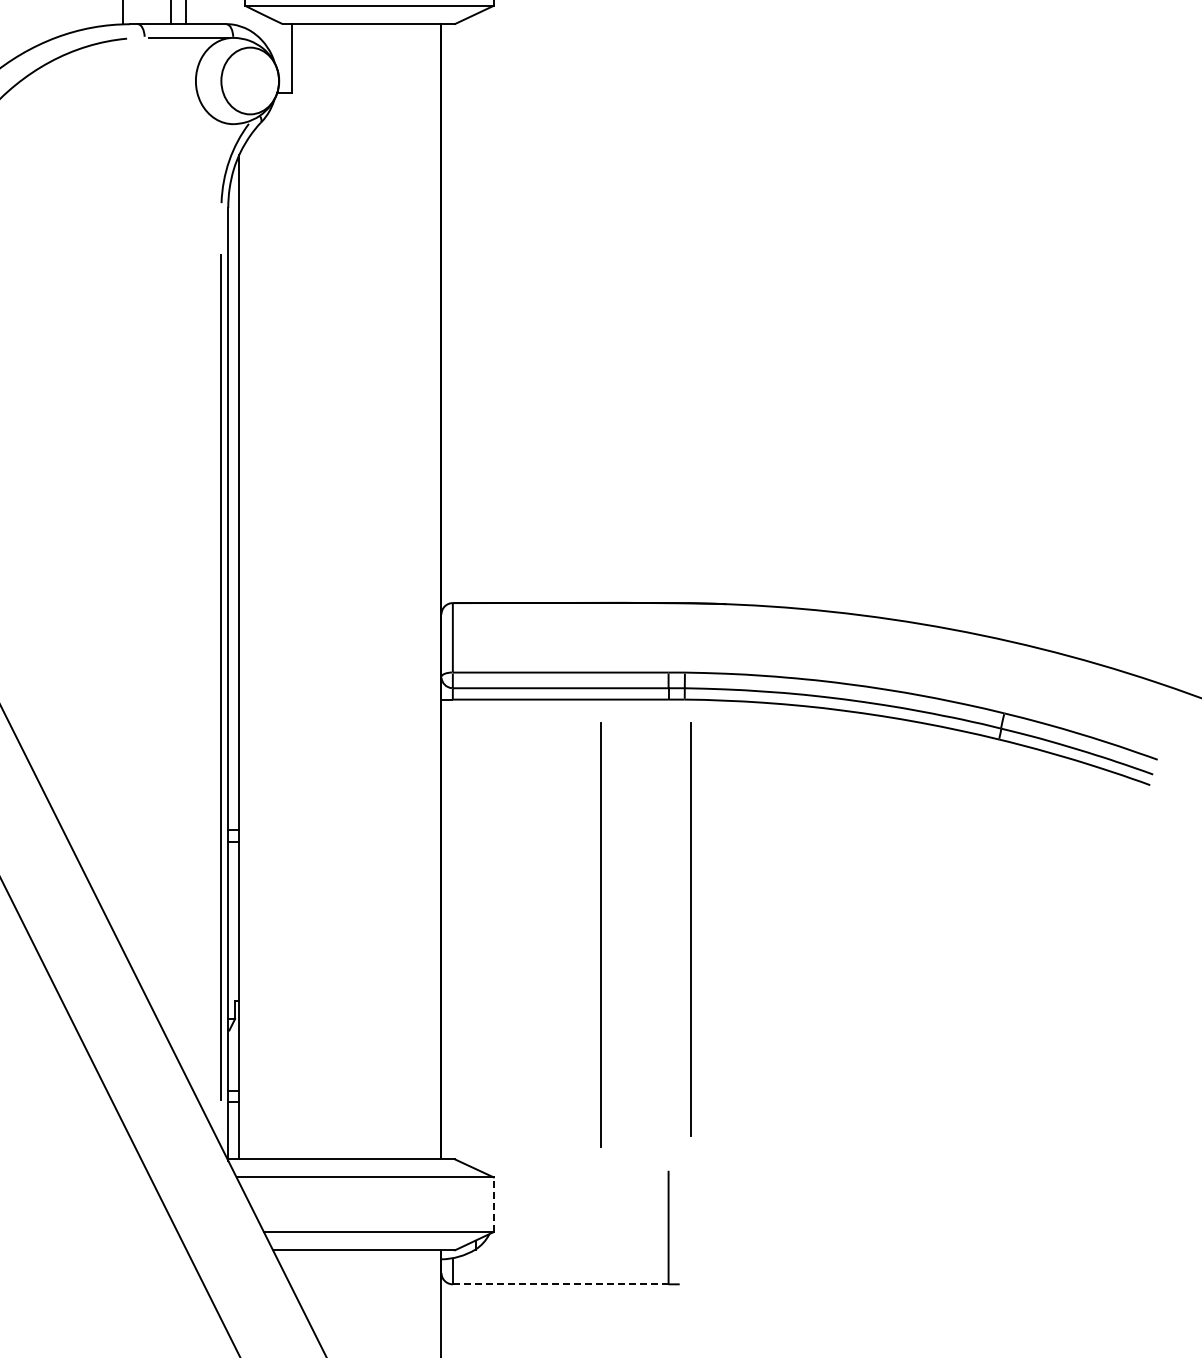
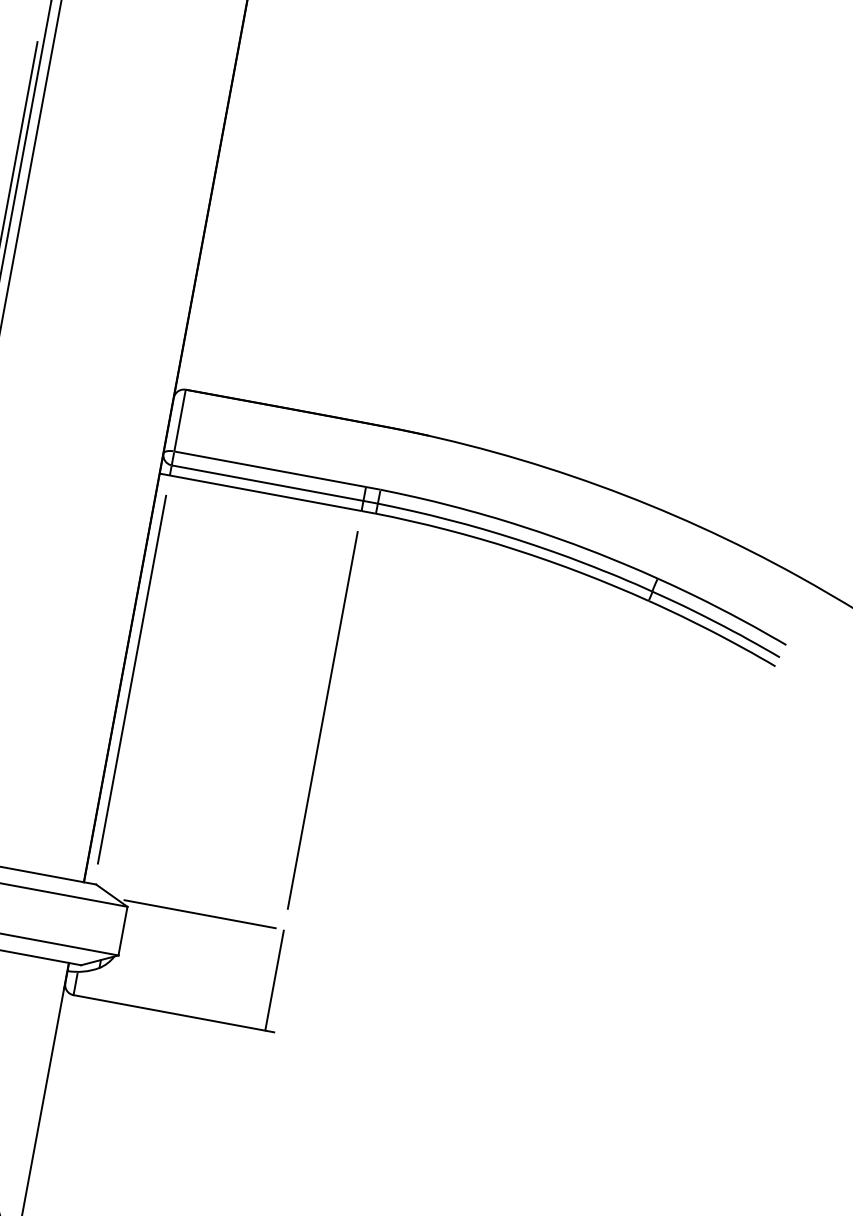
line: (690, 929) -> (131, 679), moved
line: (600, 934) -> (322, 719), moved
line: (574, 1170) -> (200, 914), added
line: (493, 1204) -> (122, 930), dashed -> solid
line: (560, 1284) -> (169, 1013), dashed -> solid

